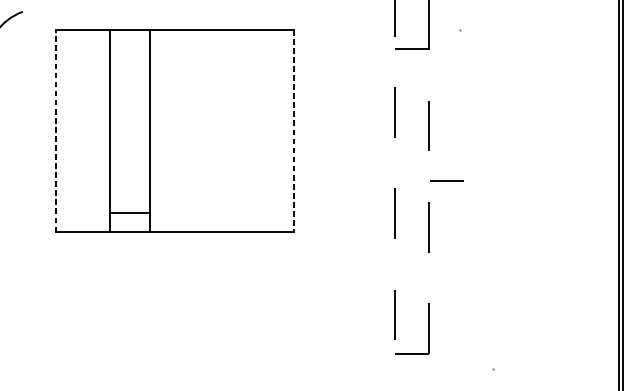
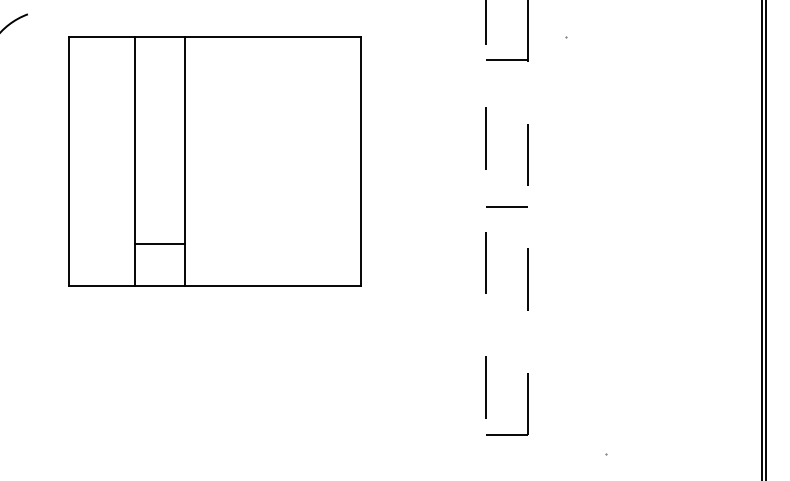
line: (55, 131) -> (68, 161), dashed -> solid
line: (293, 131) -> (361, 161), dashed -> solid
line: (446, 180) -> (506, 206), moved
line: (129, 213) -> (159, 244), moved

